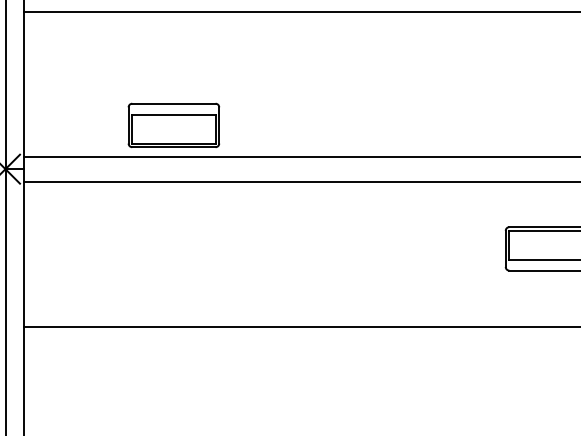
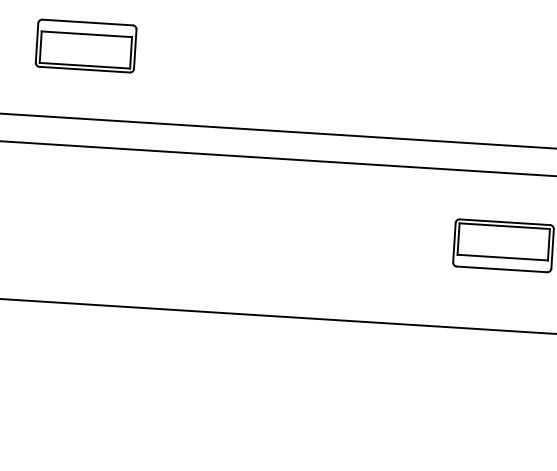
part: (173, 124) -> (85, 45), moved

